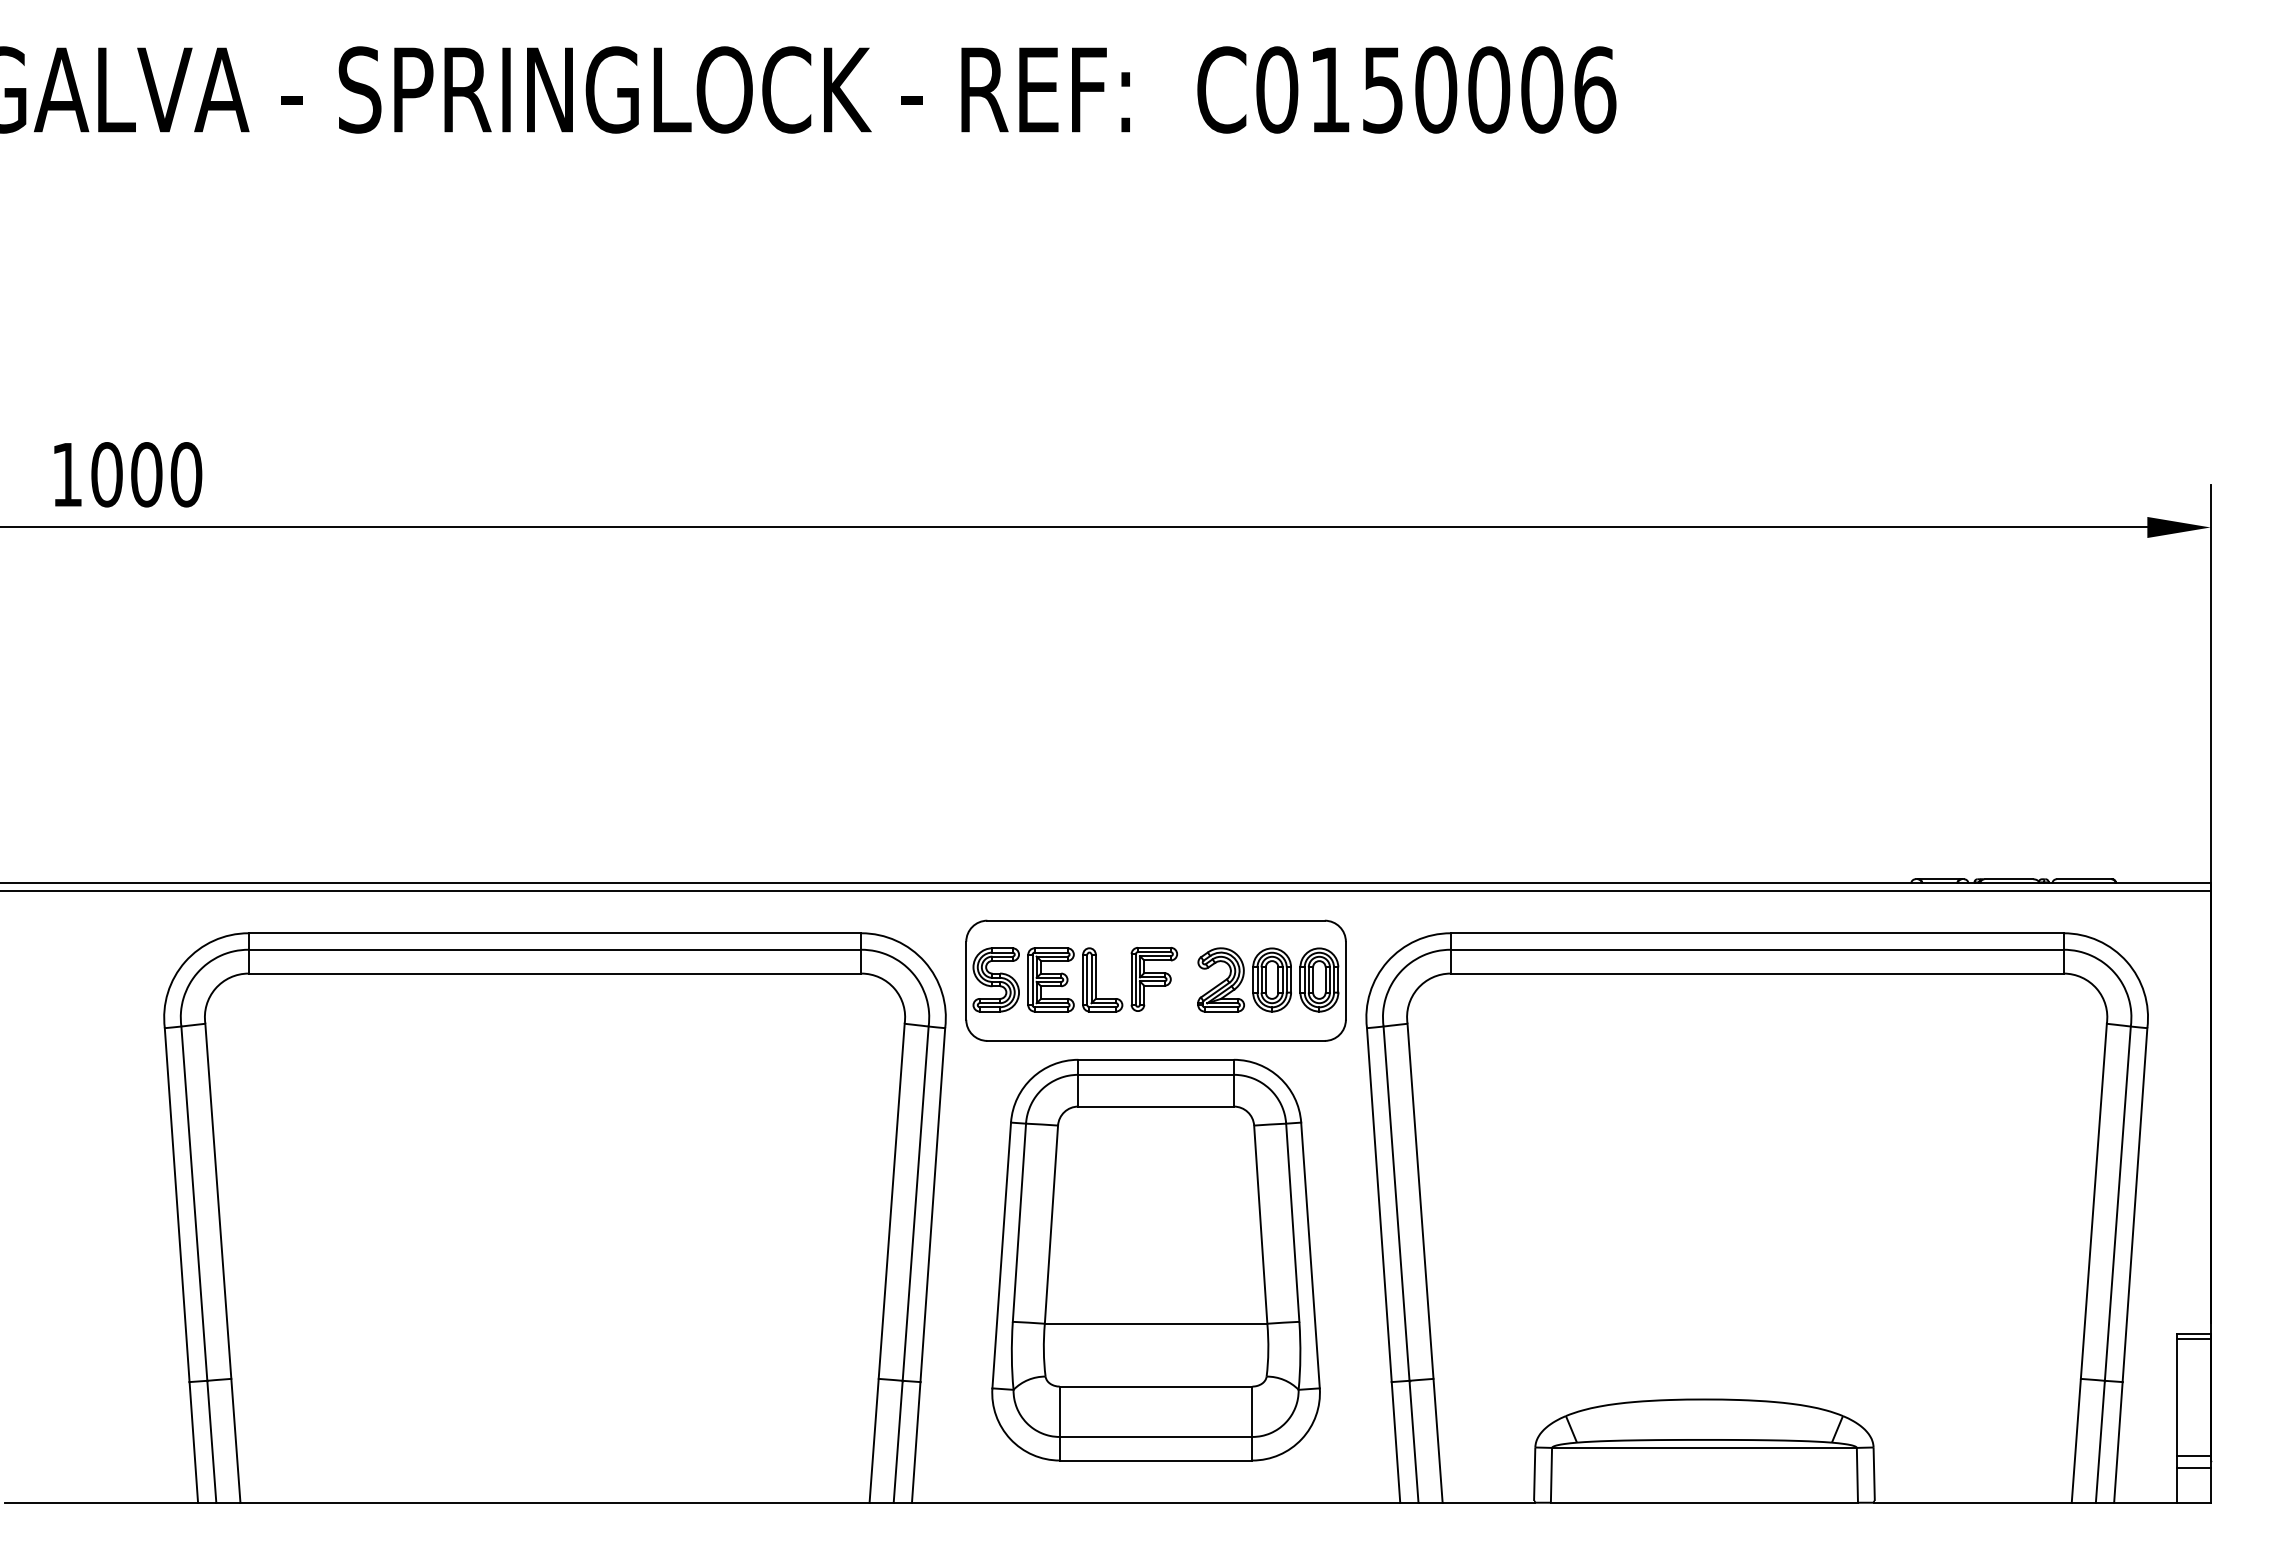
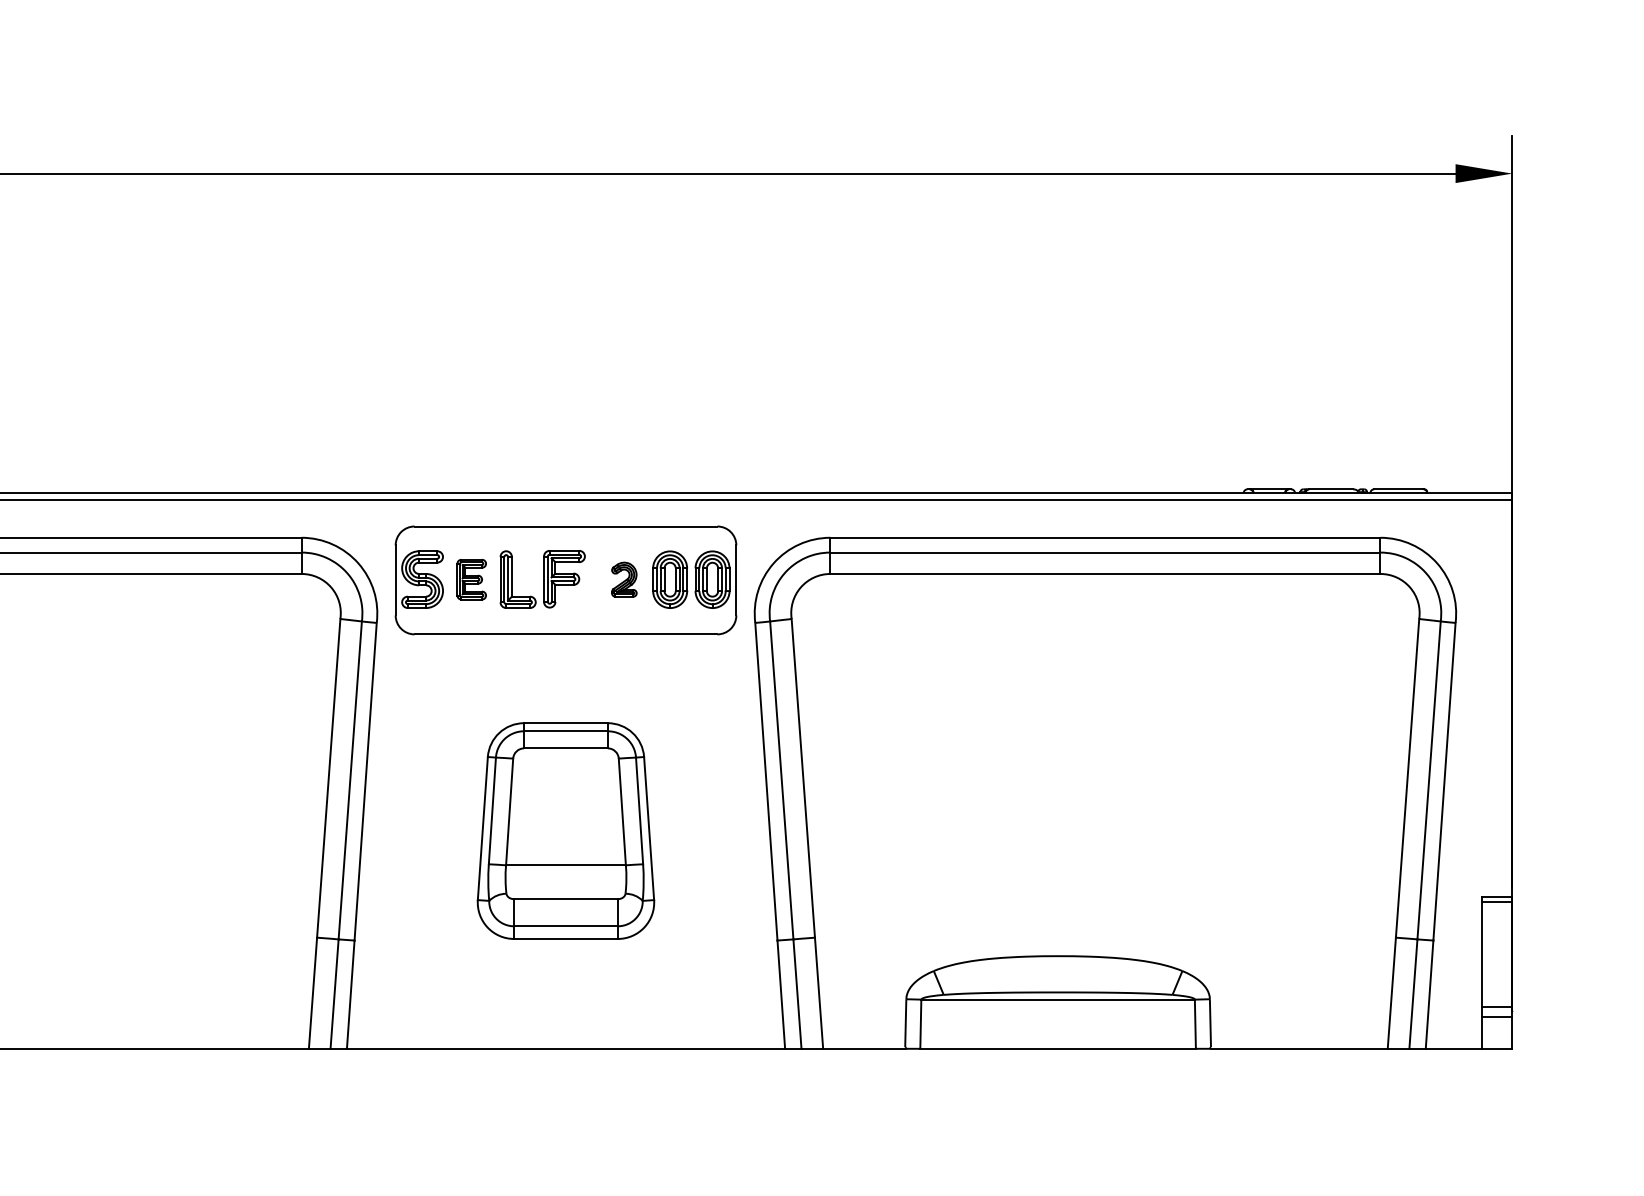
part: (1050, 979) -> (471, 579), size x0.7
part: (1220, 979) -> (623, 579), size x0.6
part: (1155, 1259) -> (565, 830), size x0.6

